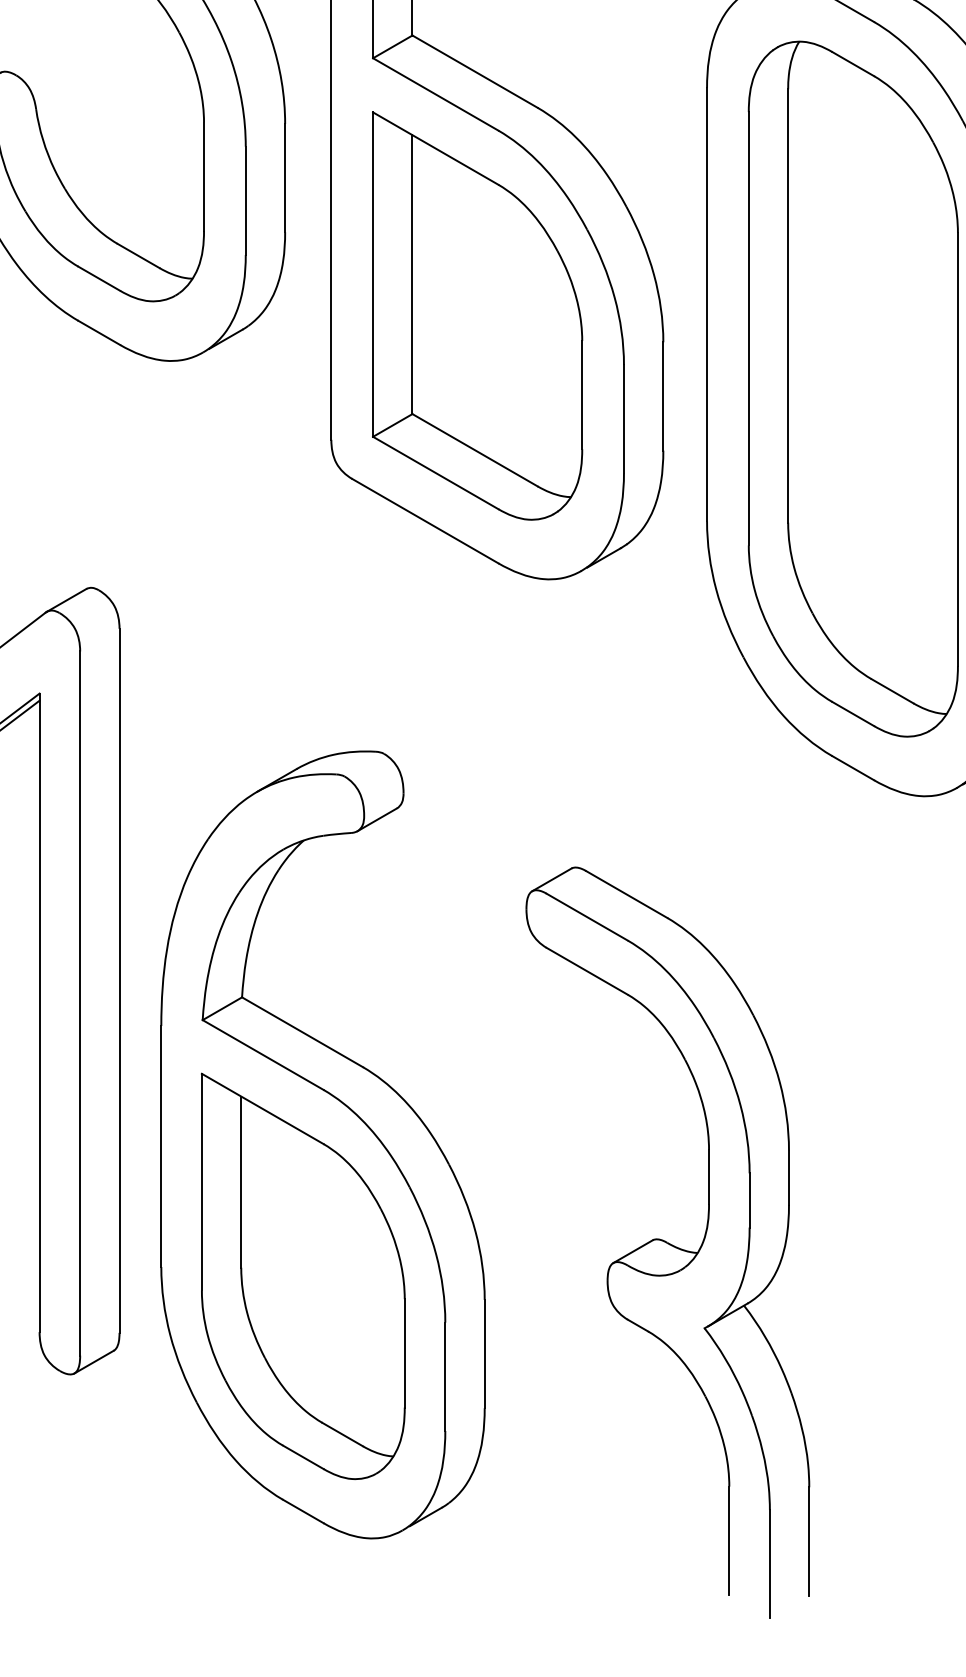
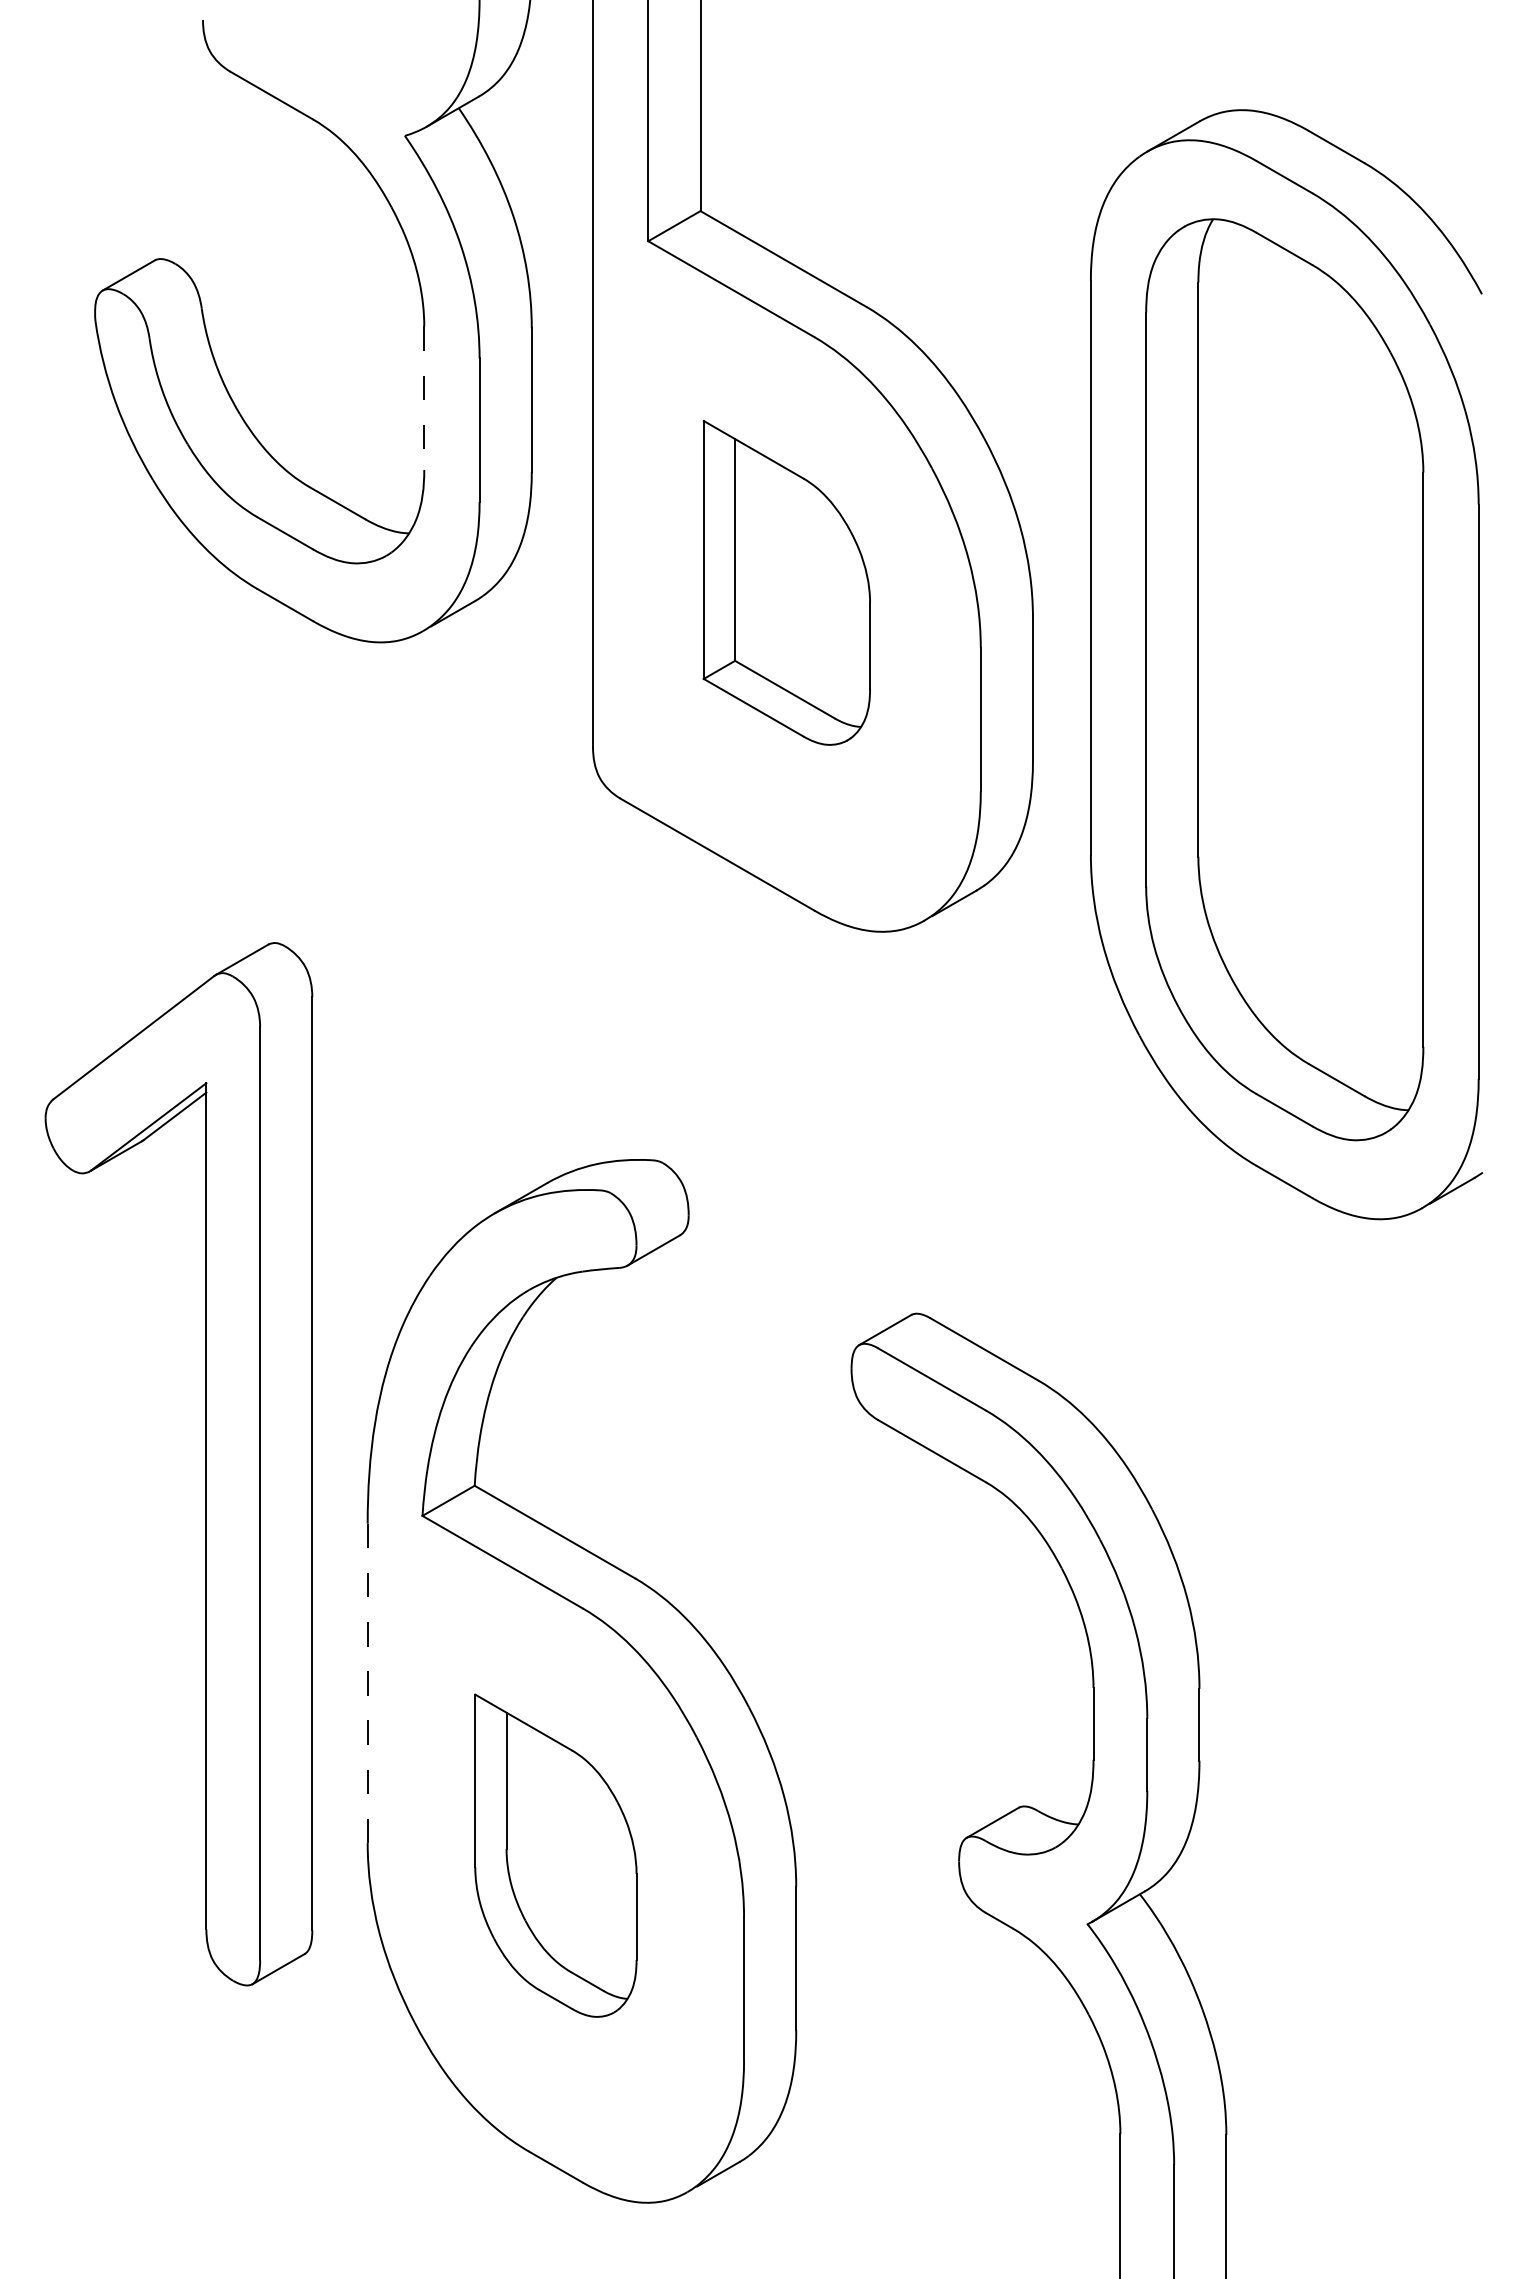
line: (204, 176) -> (424, 398), solid -> dashed
part: (477, 315) -> (786, 582), size x0.6
line: (161, 1146) -> (367, 1683), solid -> dashed
part: (303, 1276) -> (555, 1855), size x0.6

